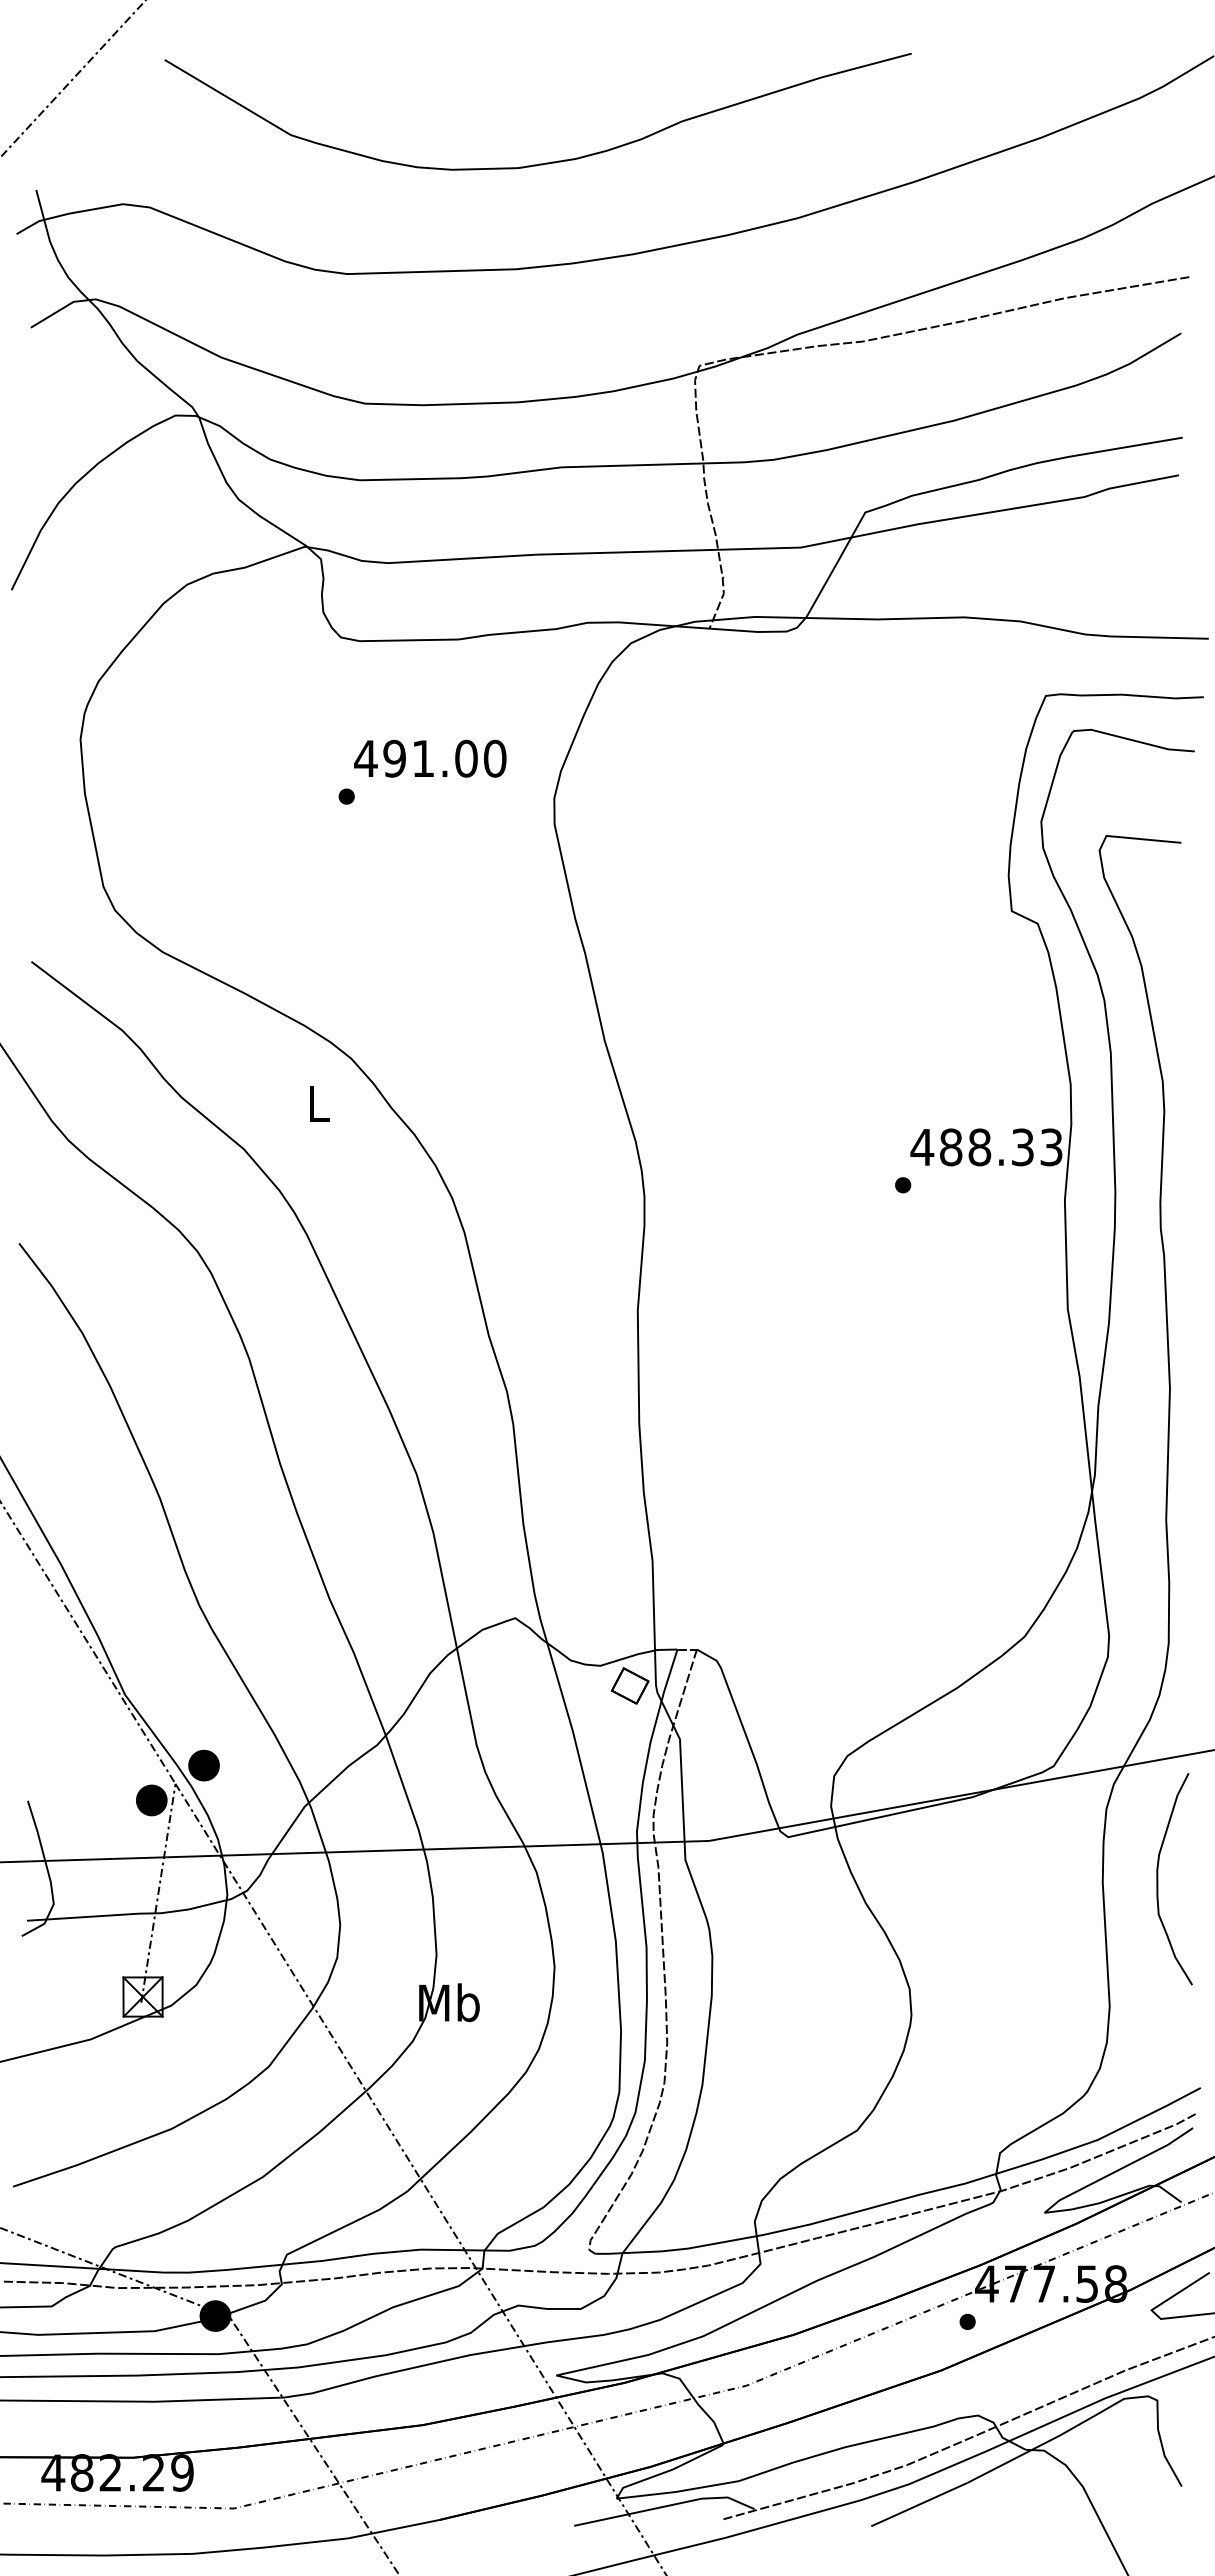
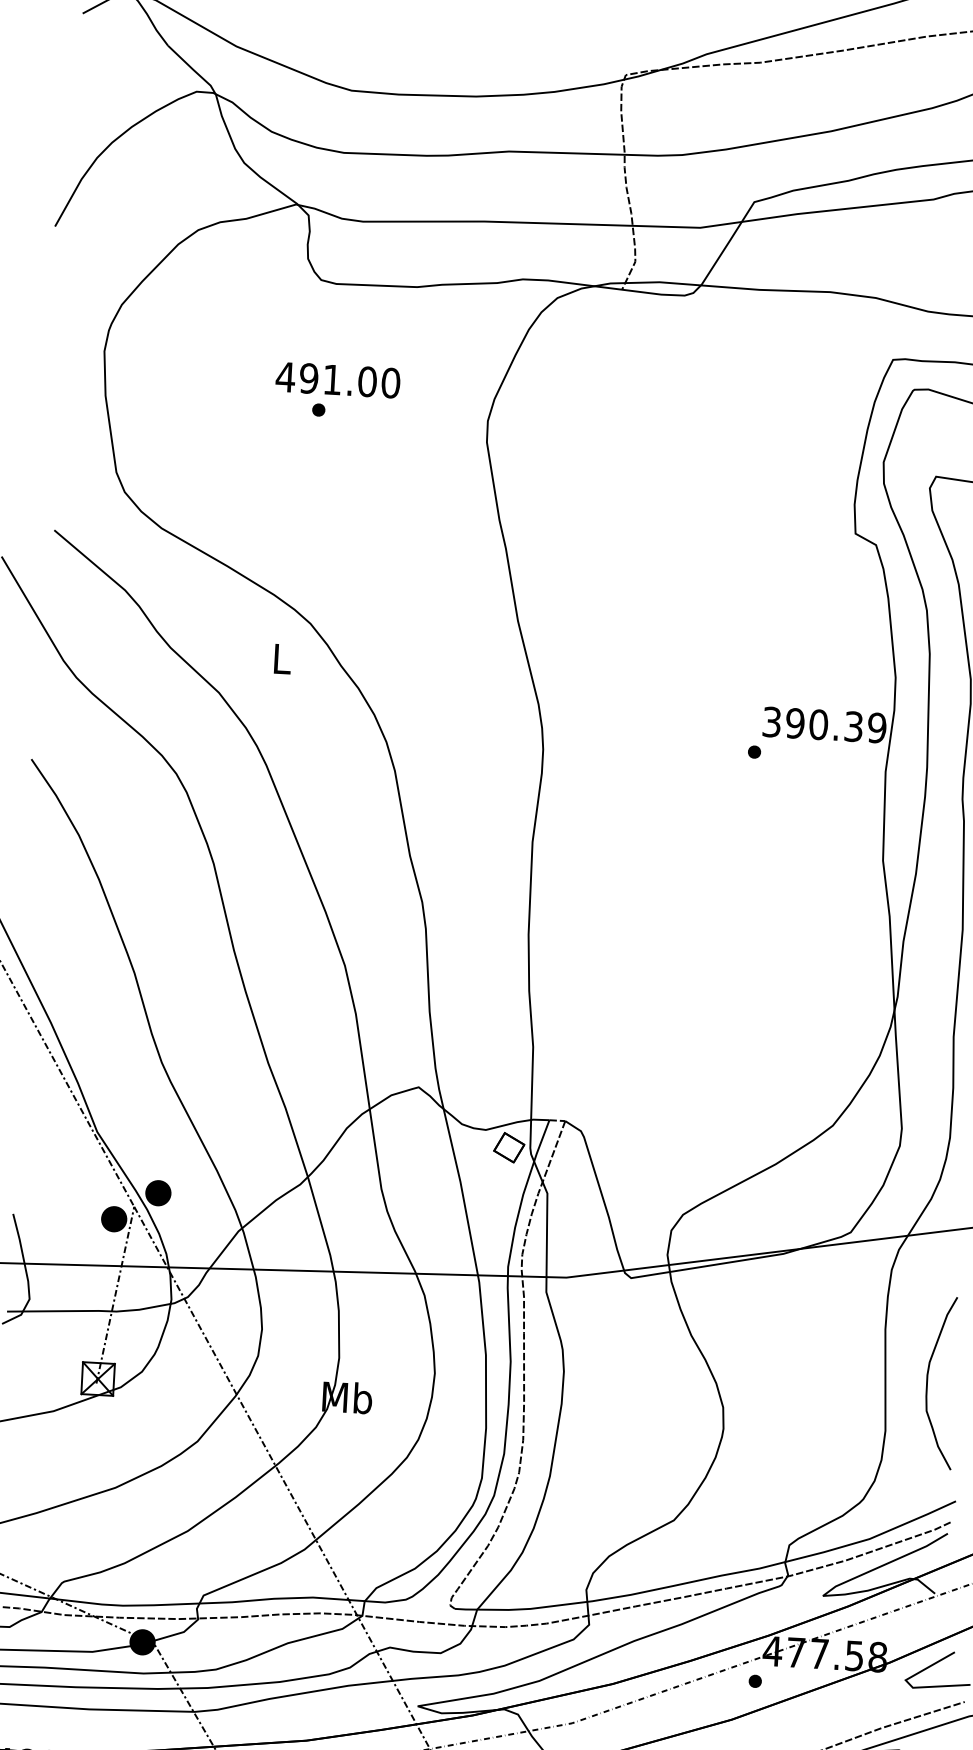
text: (430, 758) -> (338, 379), moved
text: (986, 1147) -> (824, 725), 488.33 -> 390.39
curve: (1158, 1879) -> (928, 1382), moved

